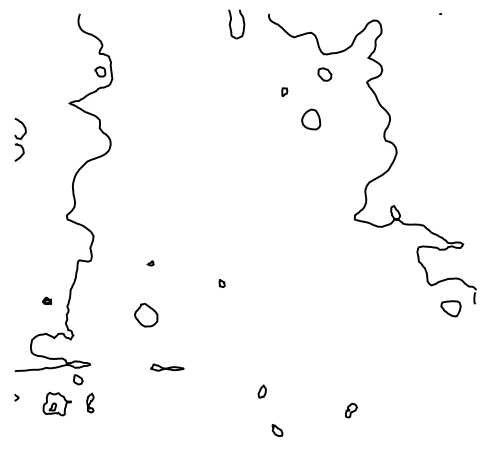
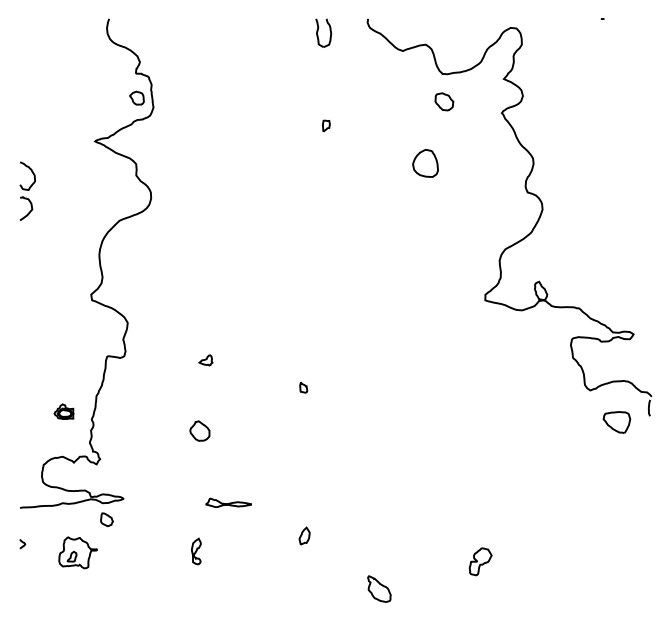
part: (236, 23) -> (323, 32), size x0.71
part: (284, 91) -> (326, 125), moved
part: (150, 263) -> (205, 360), size x1.67
part: (46, 300) -> (63, 411), size x1.67
part: (145, 314) -> (199, 430), size x0.62
part: (262, 391) -> (304, 535), moved
part: (90, 403) -> (196, 551), moved
part: (351, 410) -> (480, 561), size x1.43
part: (277, 430) -> (379, 588), size x1.67

